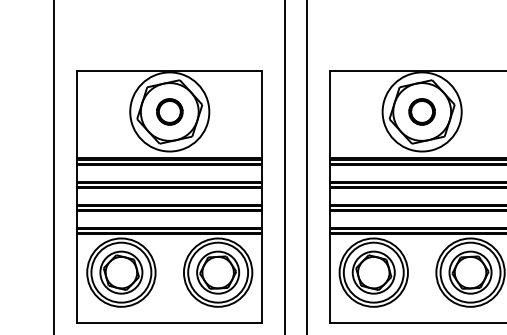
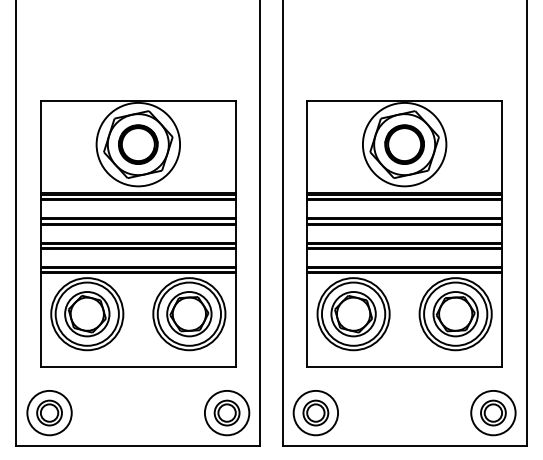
part: (169, 111) -> (138, 144), size x1.43
part: (422, 111) -> (404, 144), size x1.43

